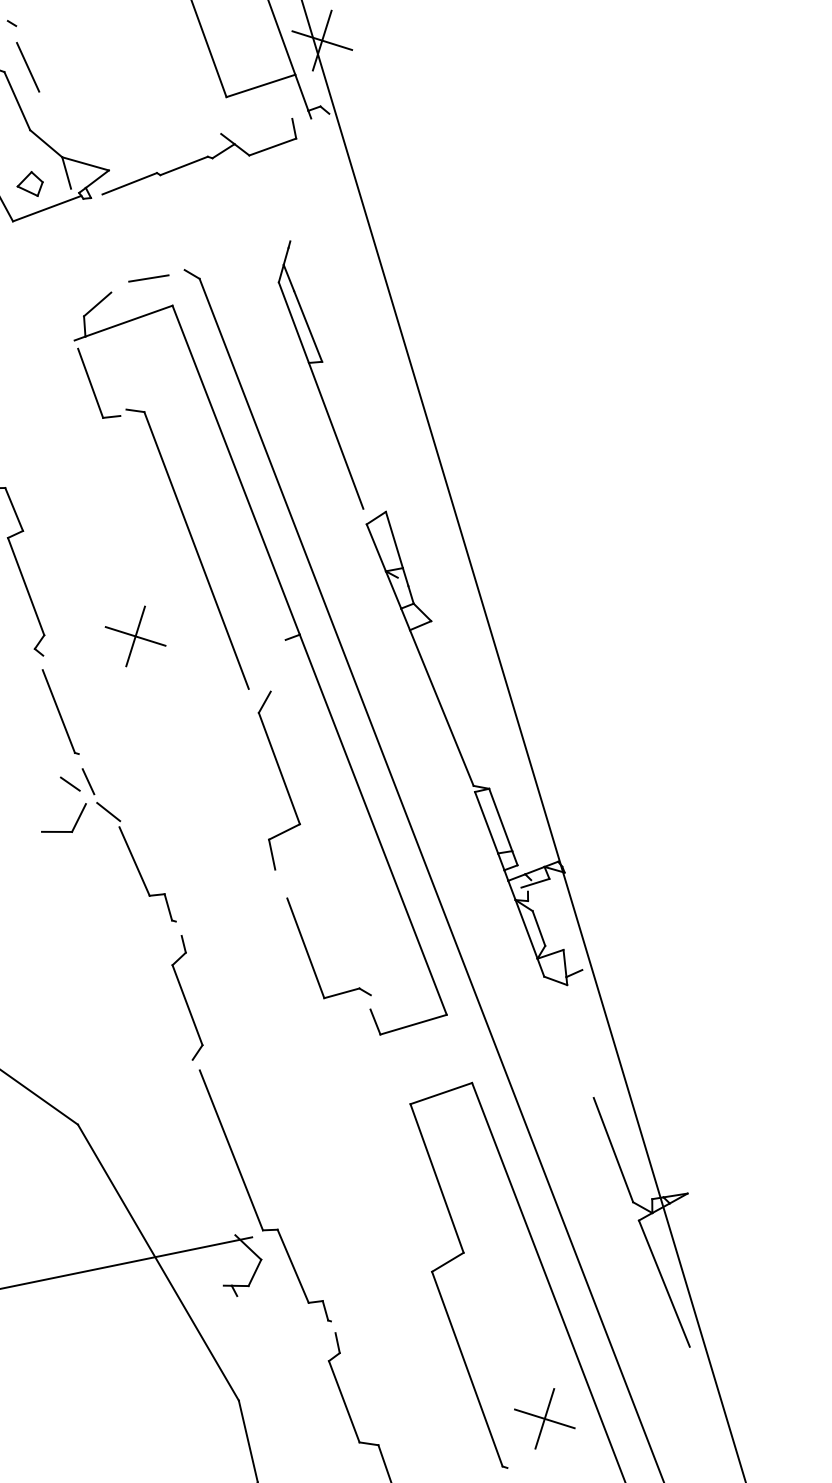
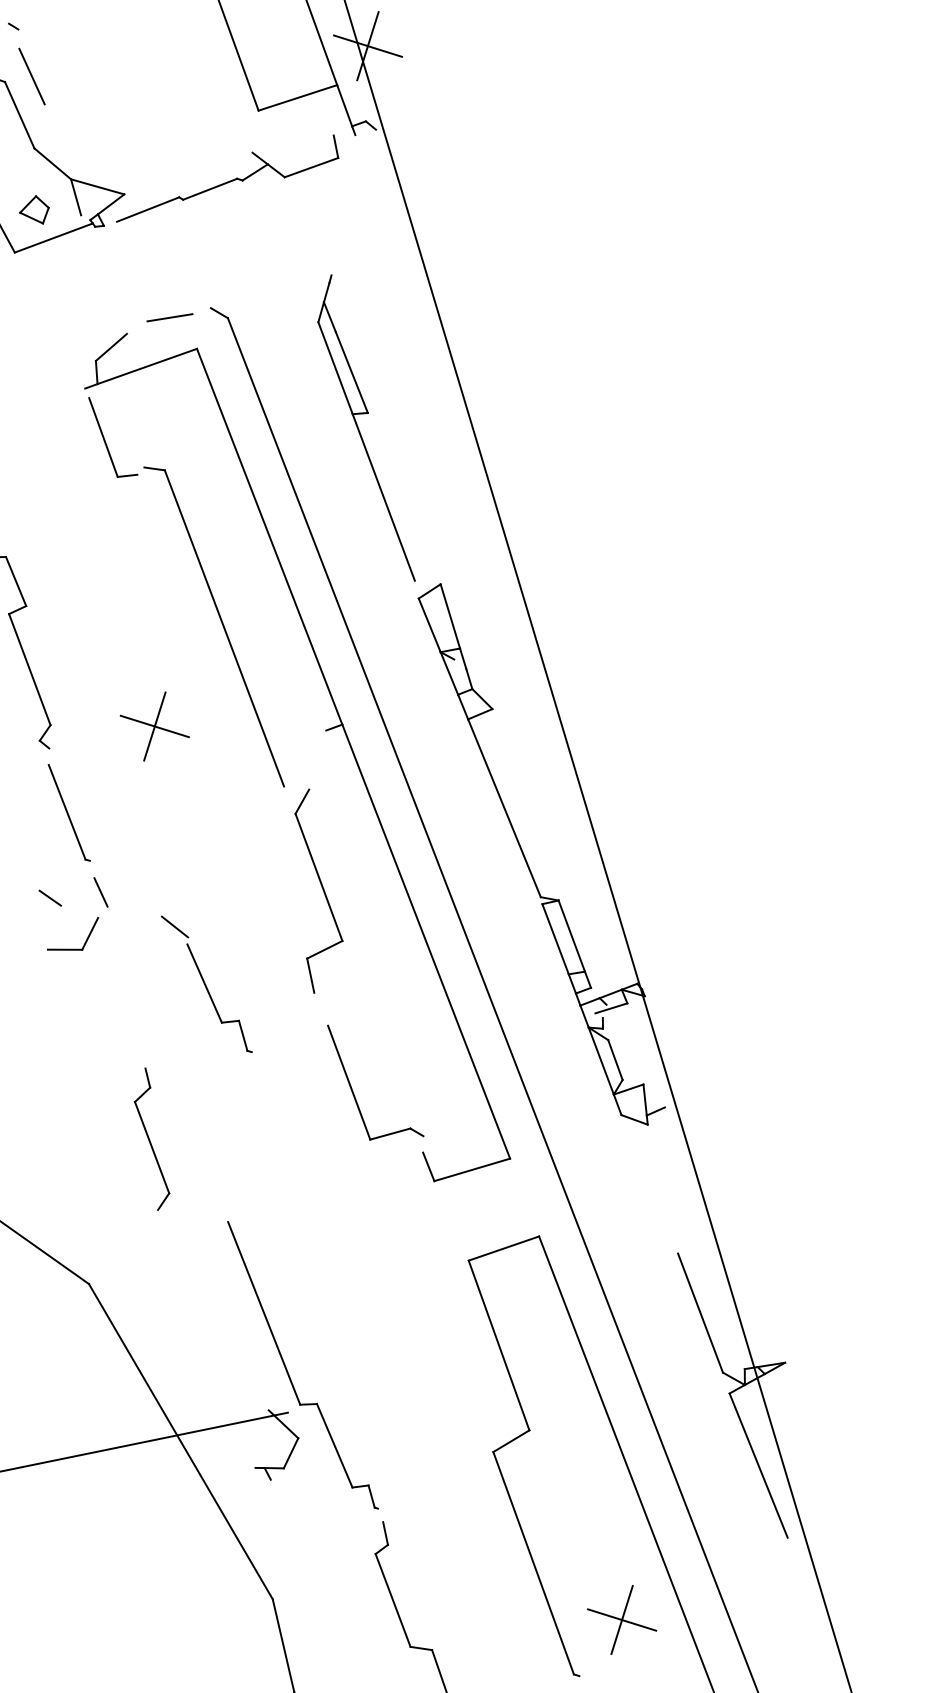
line: (70, 783) -> (50, 897), moved
part: (136, 862) -> (206, 984), moved
part: (187, 997) -> (151, 1138), moved

